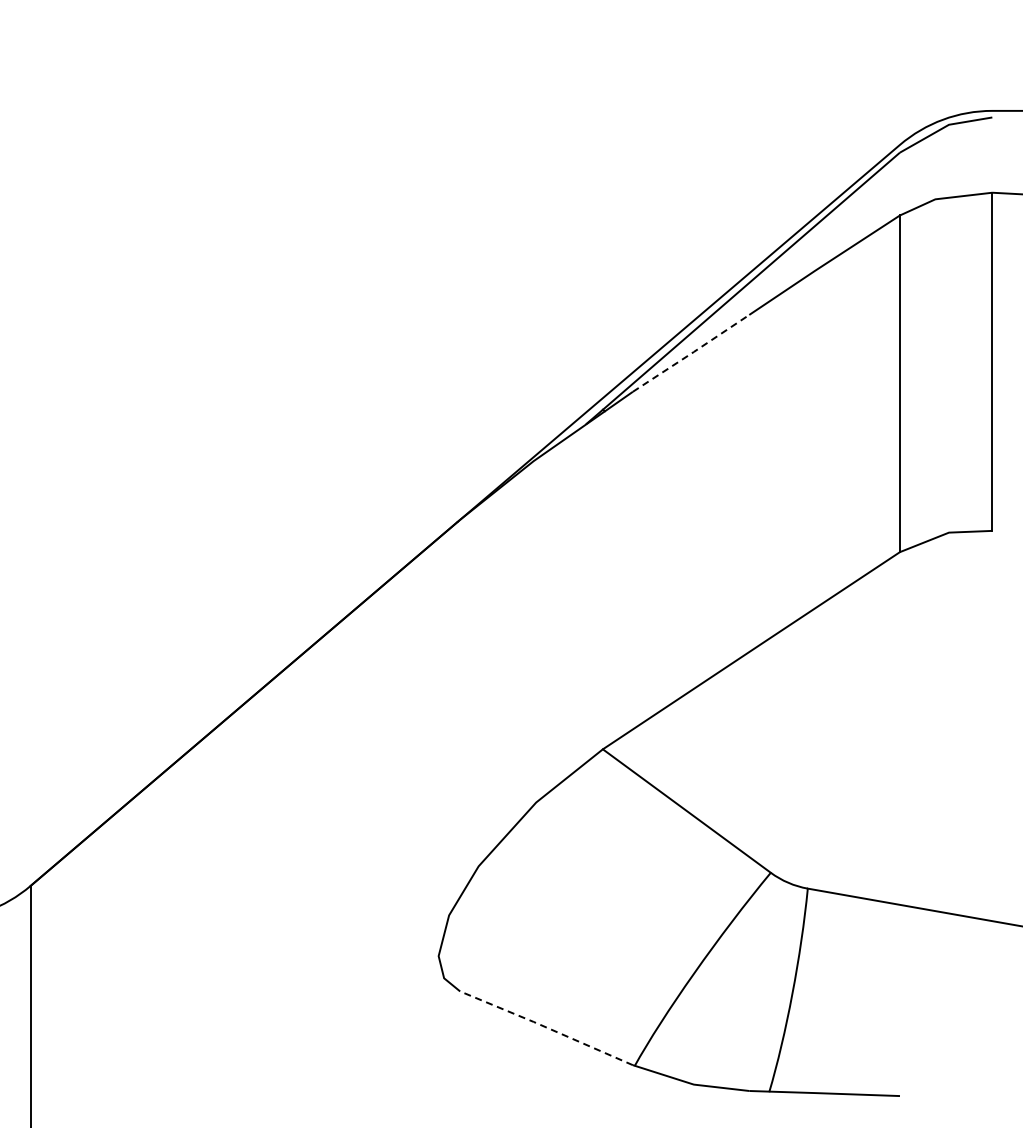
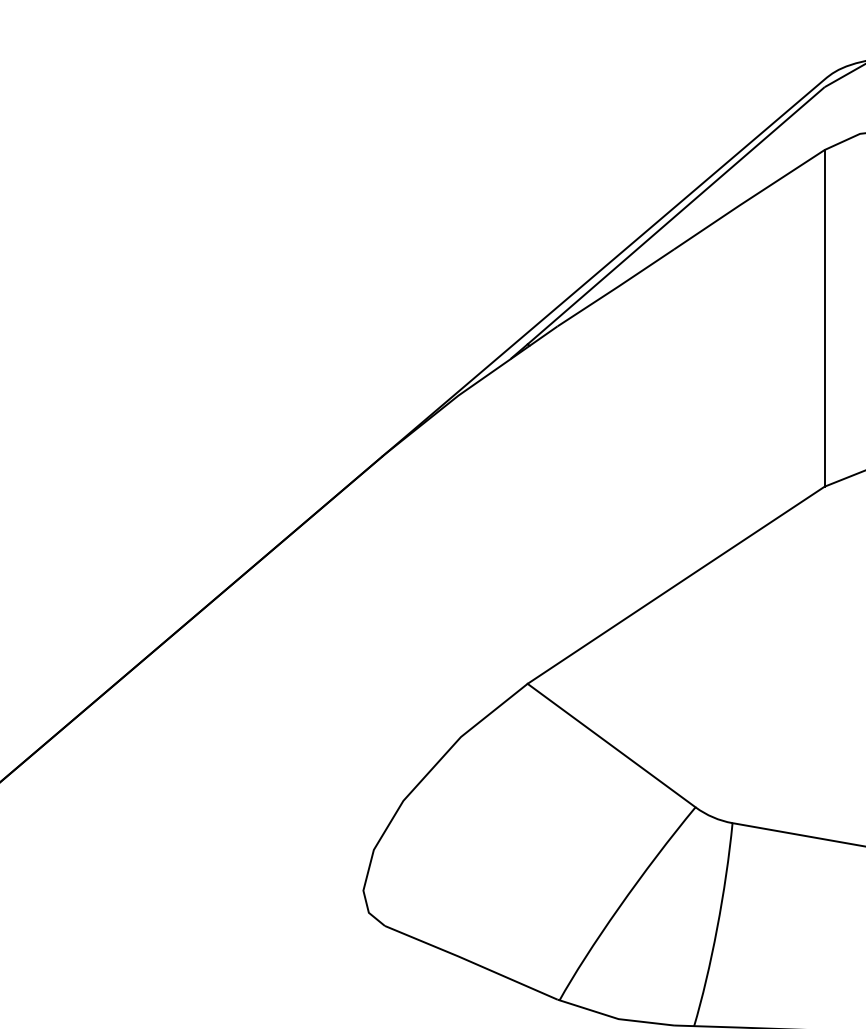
line: (692, 353) -> (617, 288), dashed -> solid
line: (546, 1027) -> (471, 962), dashed -> solid

